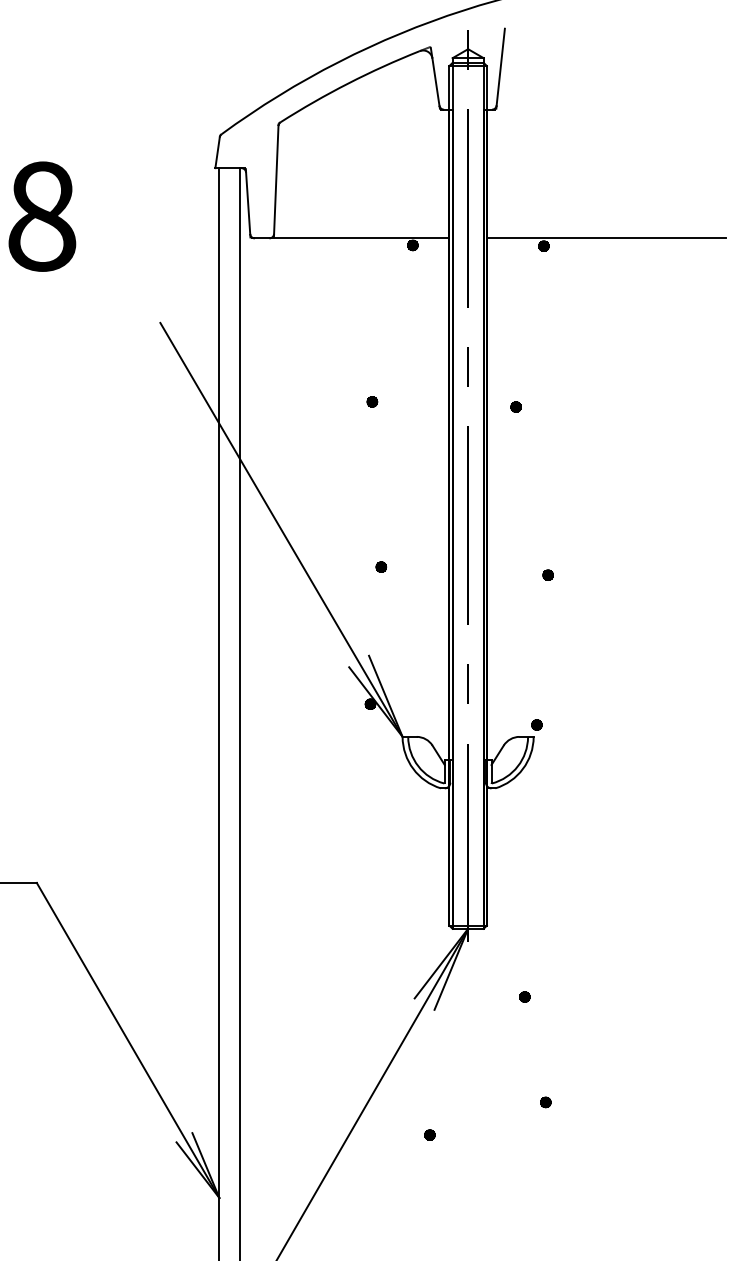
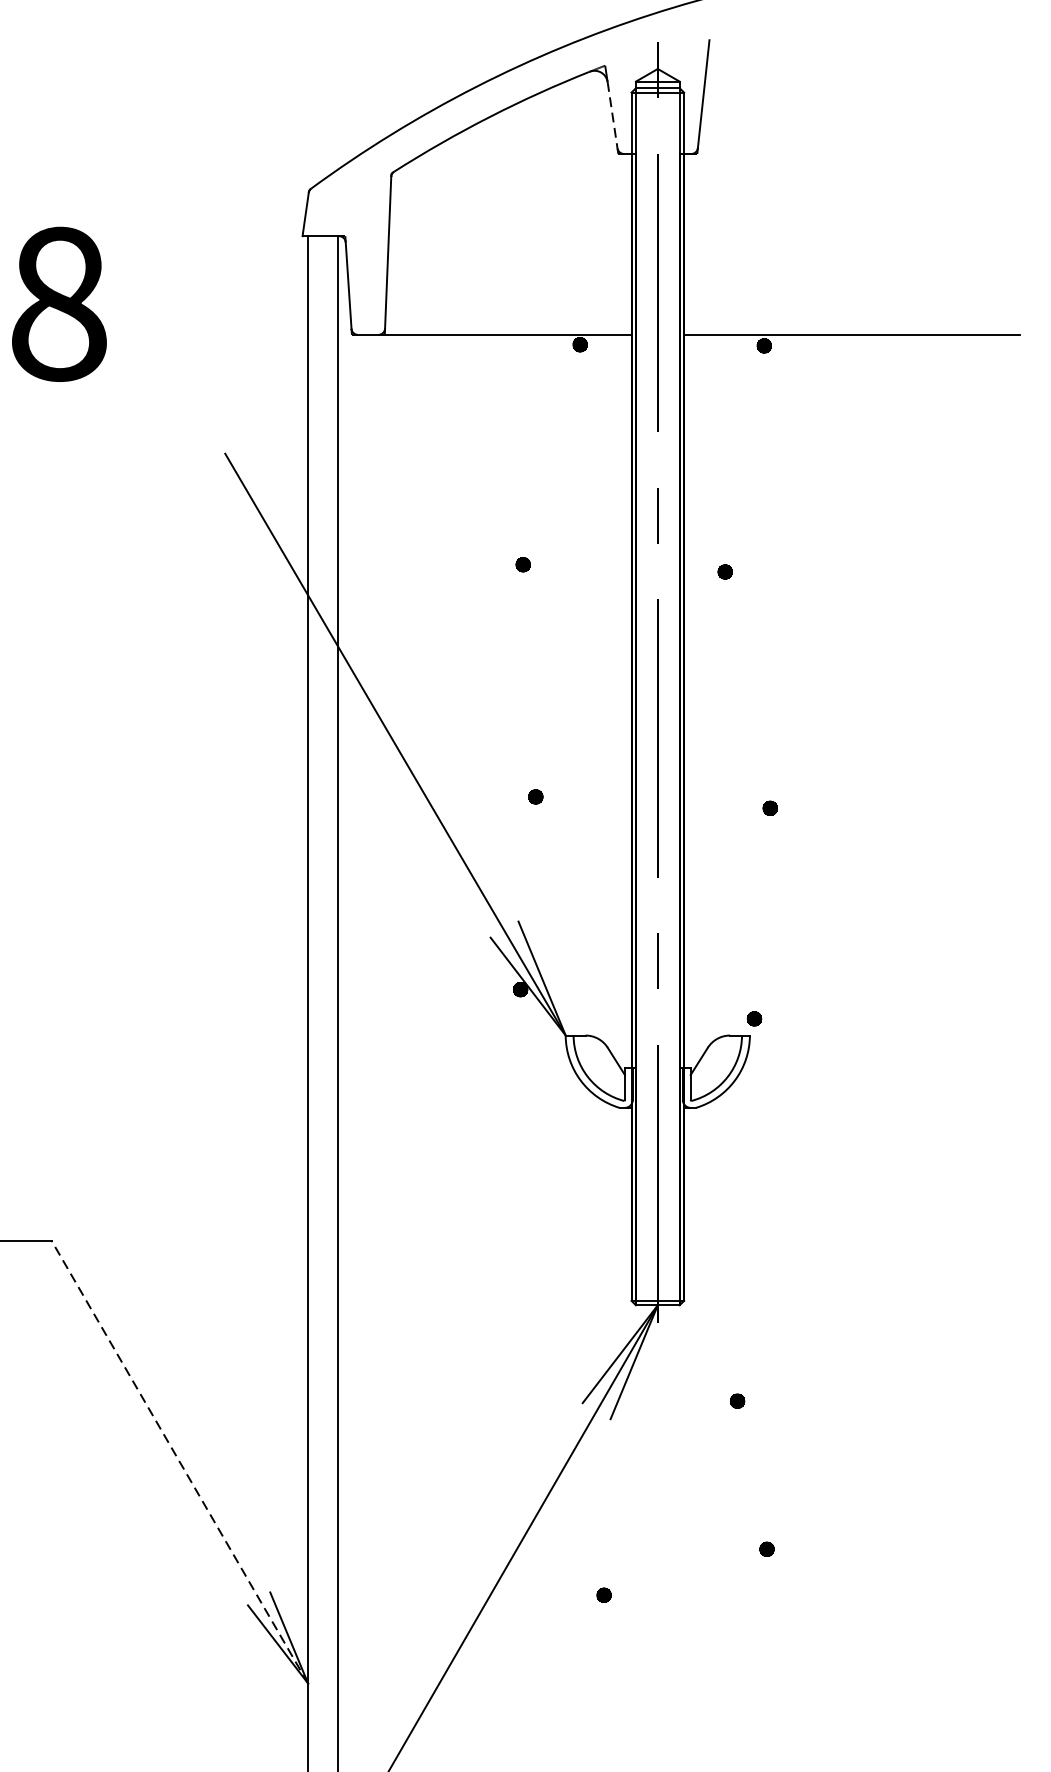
line: (435, 82) -> (611, 115), solid -> dashed
line: (127, 1040) -> (179, 1462), solid -> dashed

